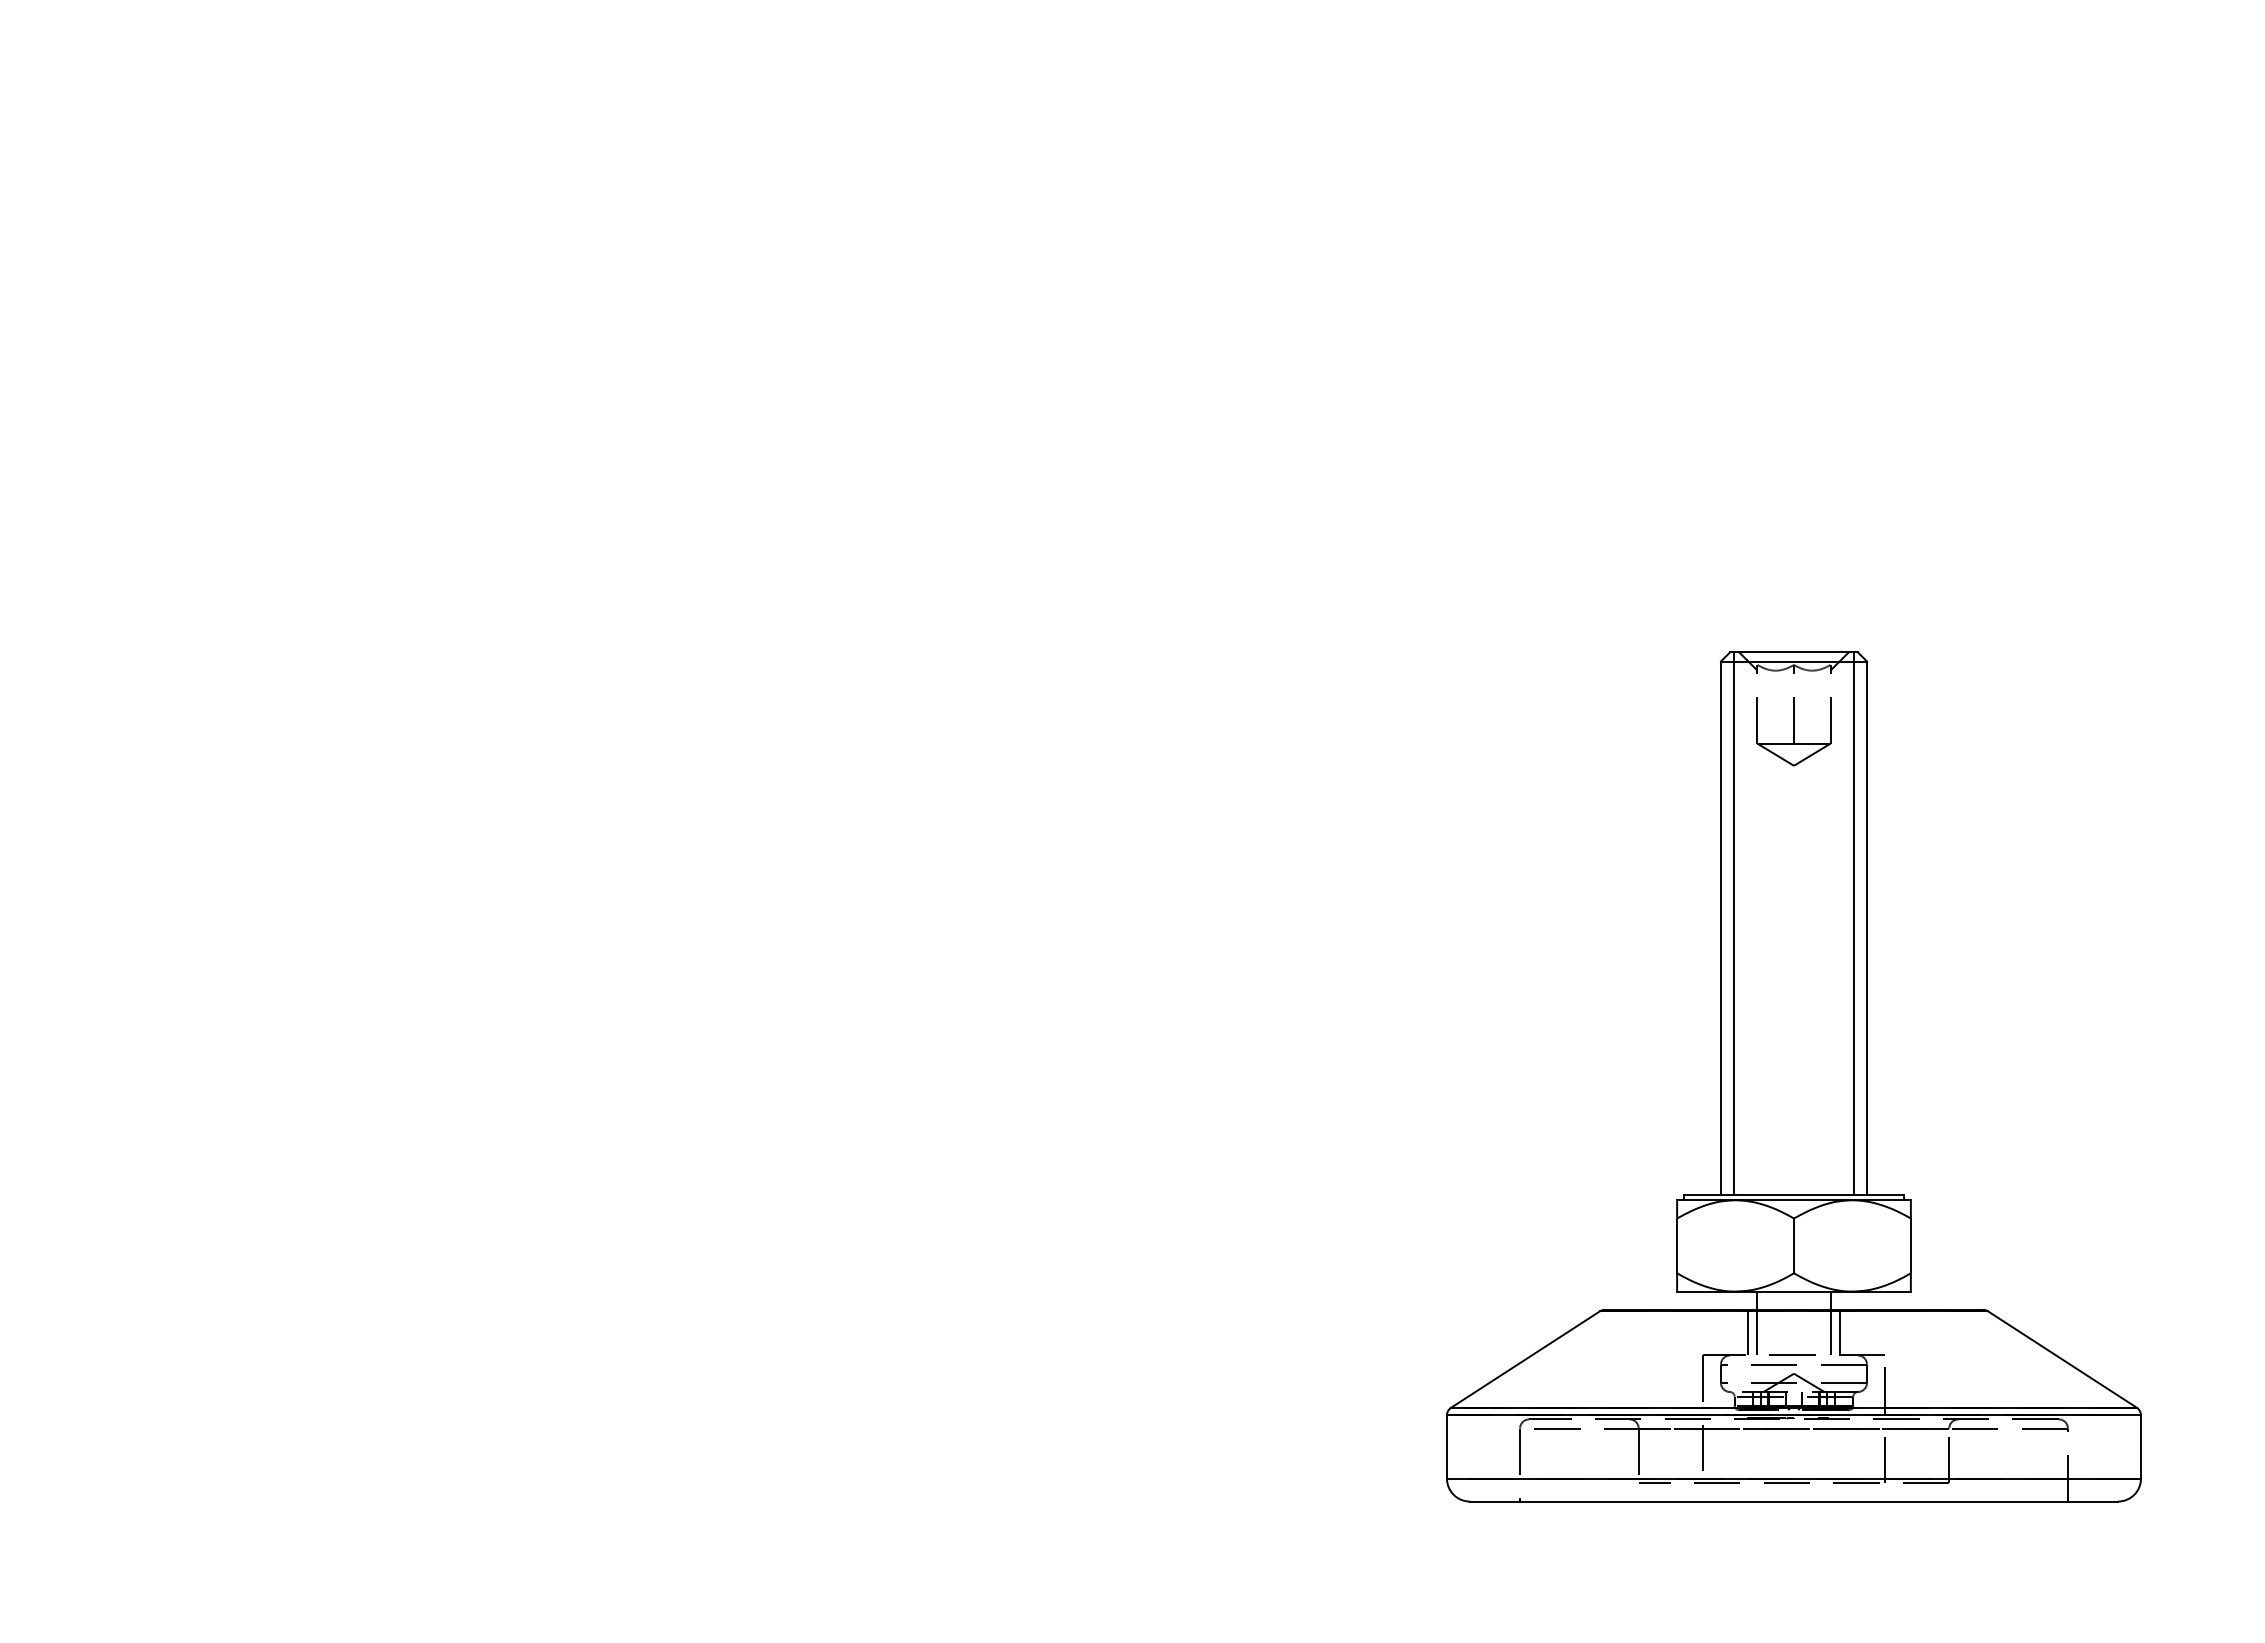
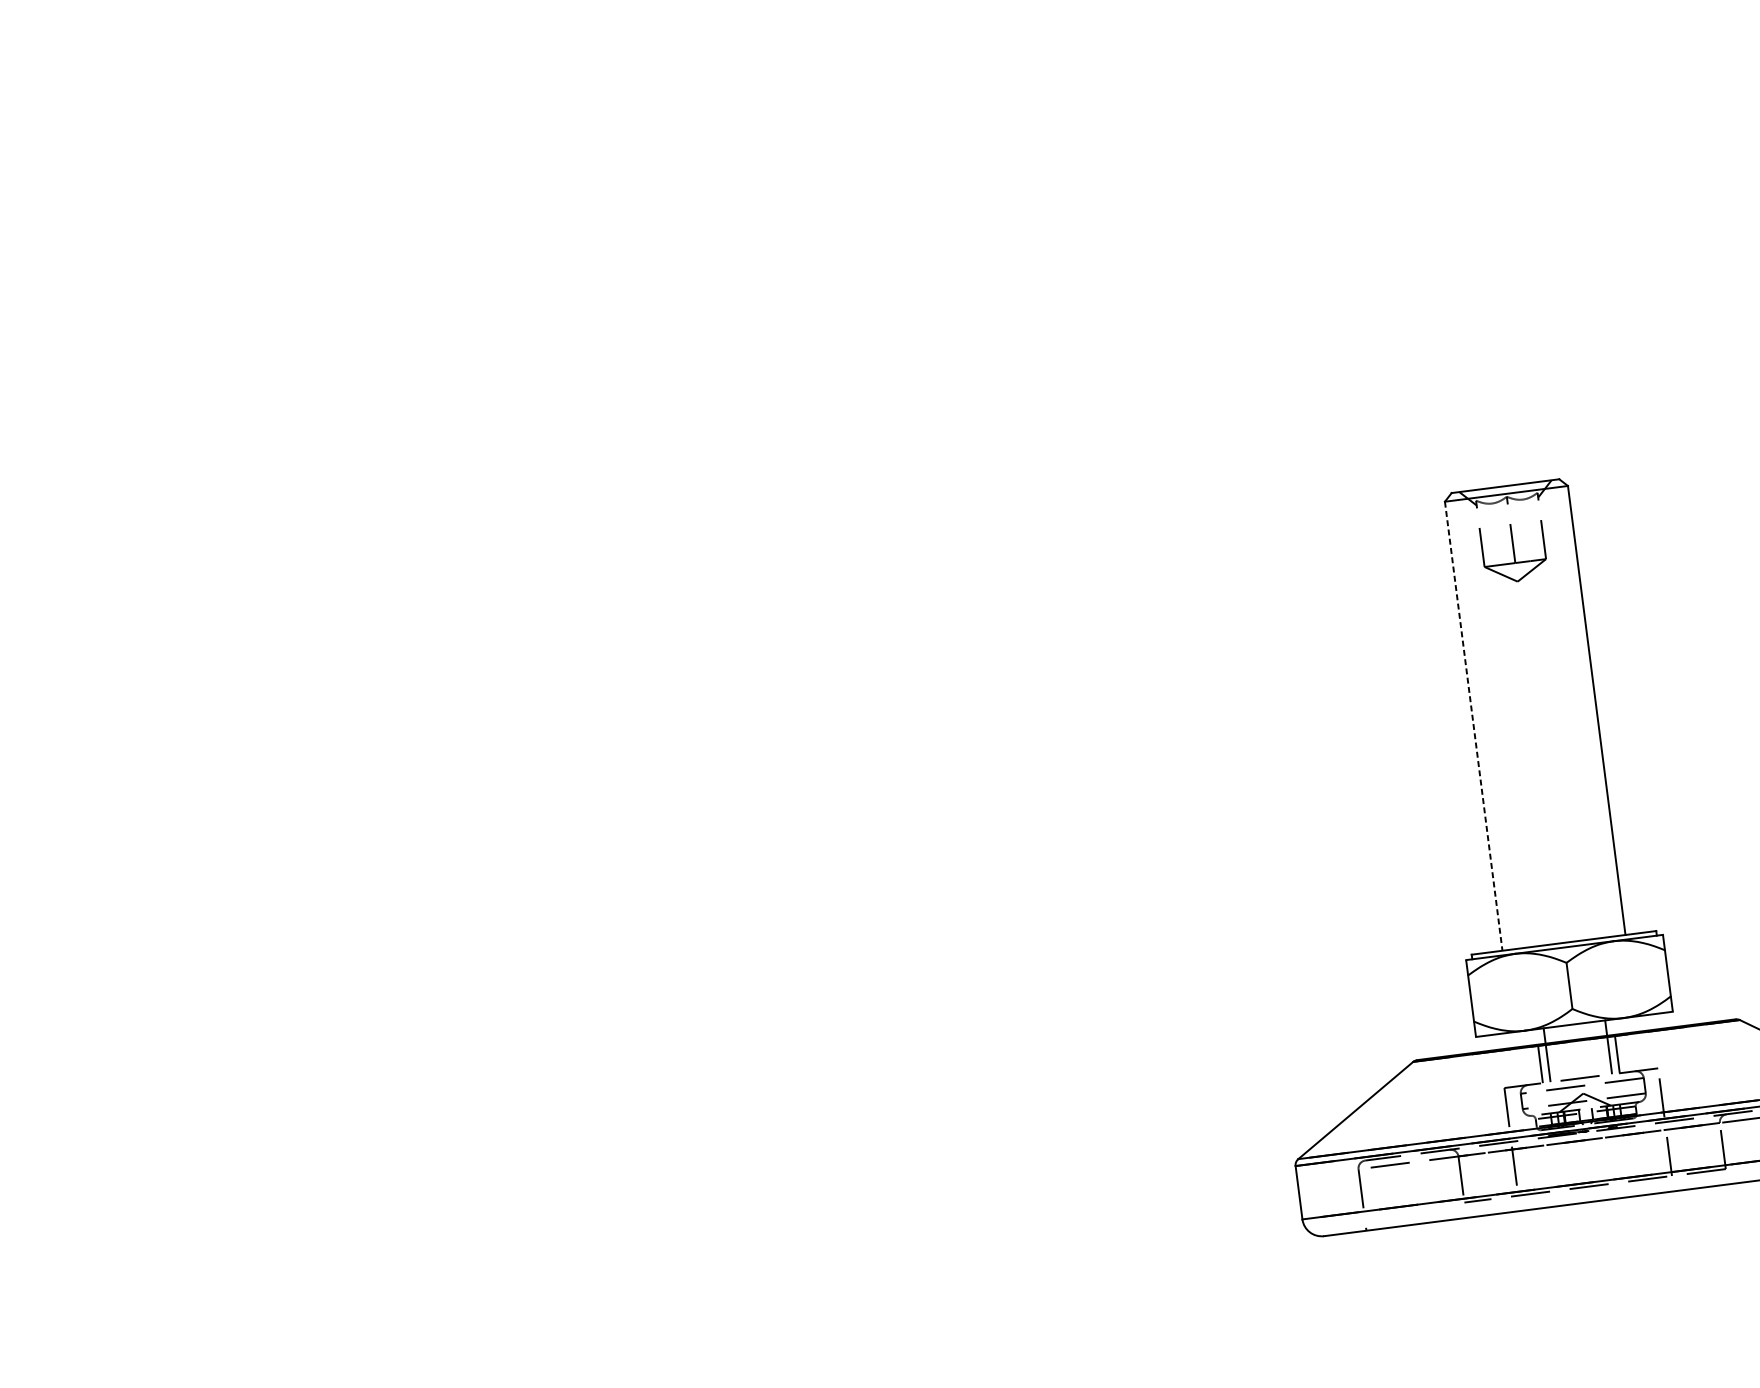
line: (1733, 923) -> (1483, 720), removed
line: (1854, 923) -> (1585, 707), removed
line: (1720, 928) -> (1473, 726), solid -> dashed

